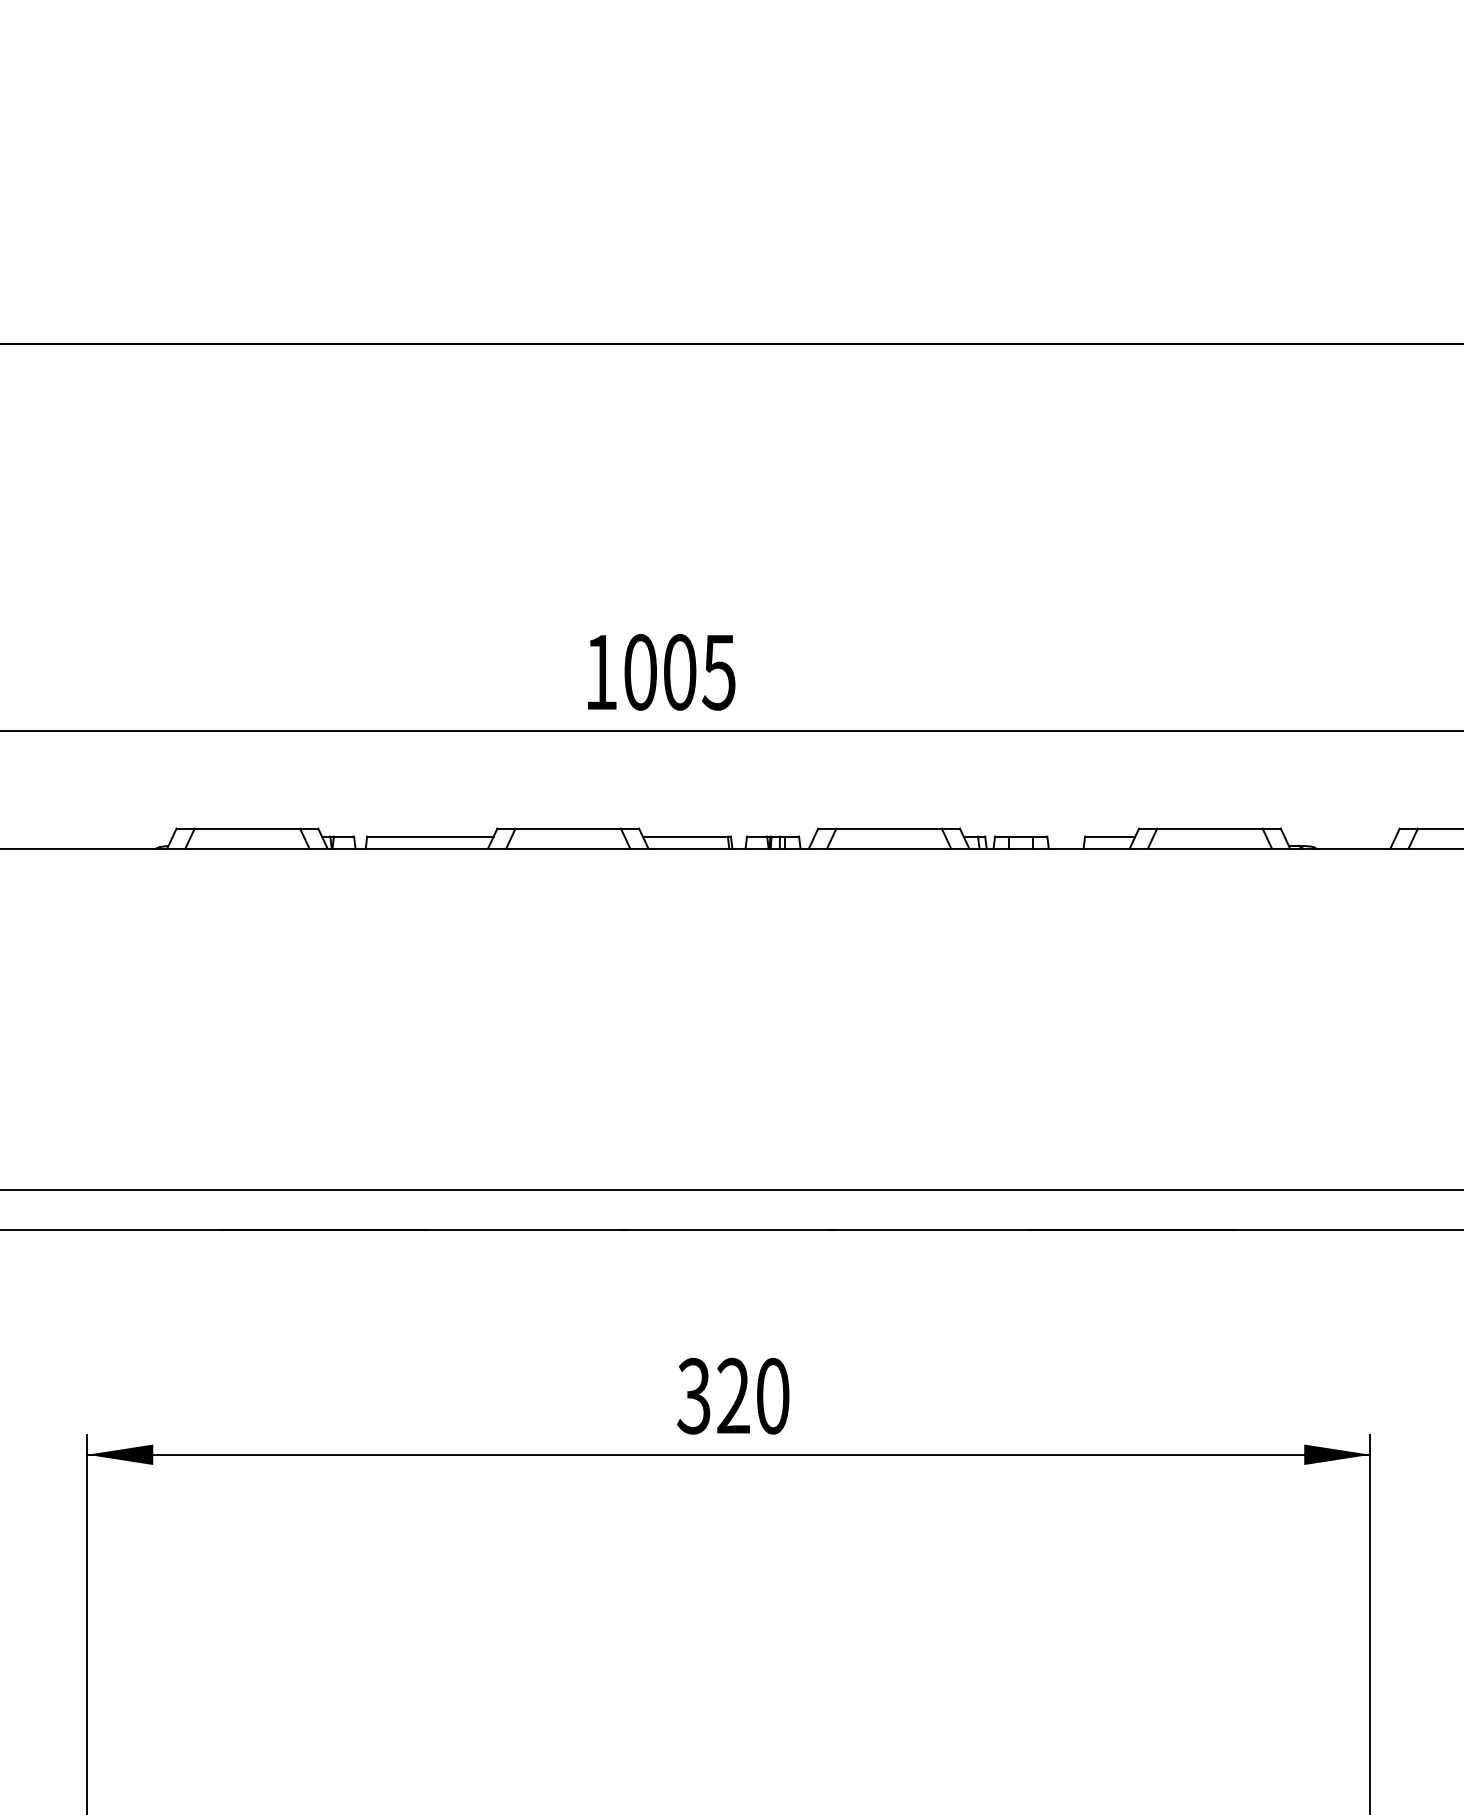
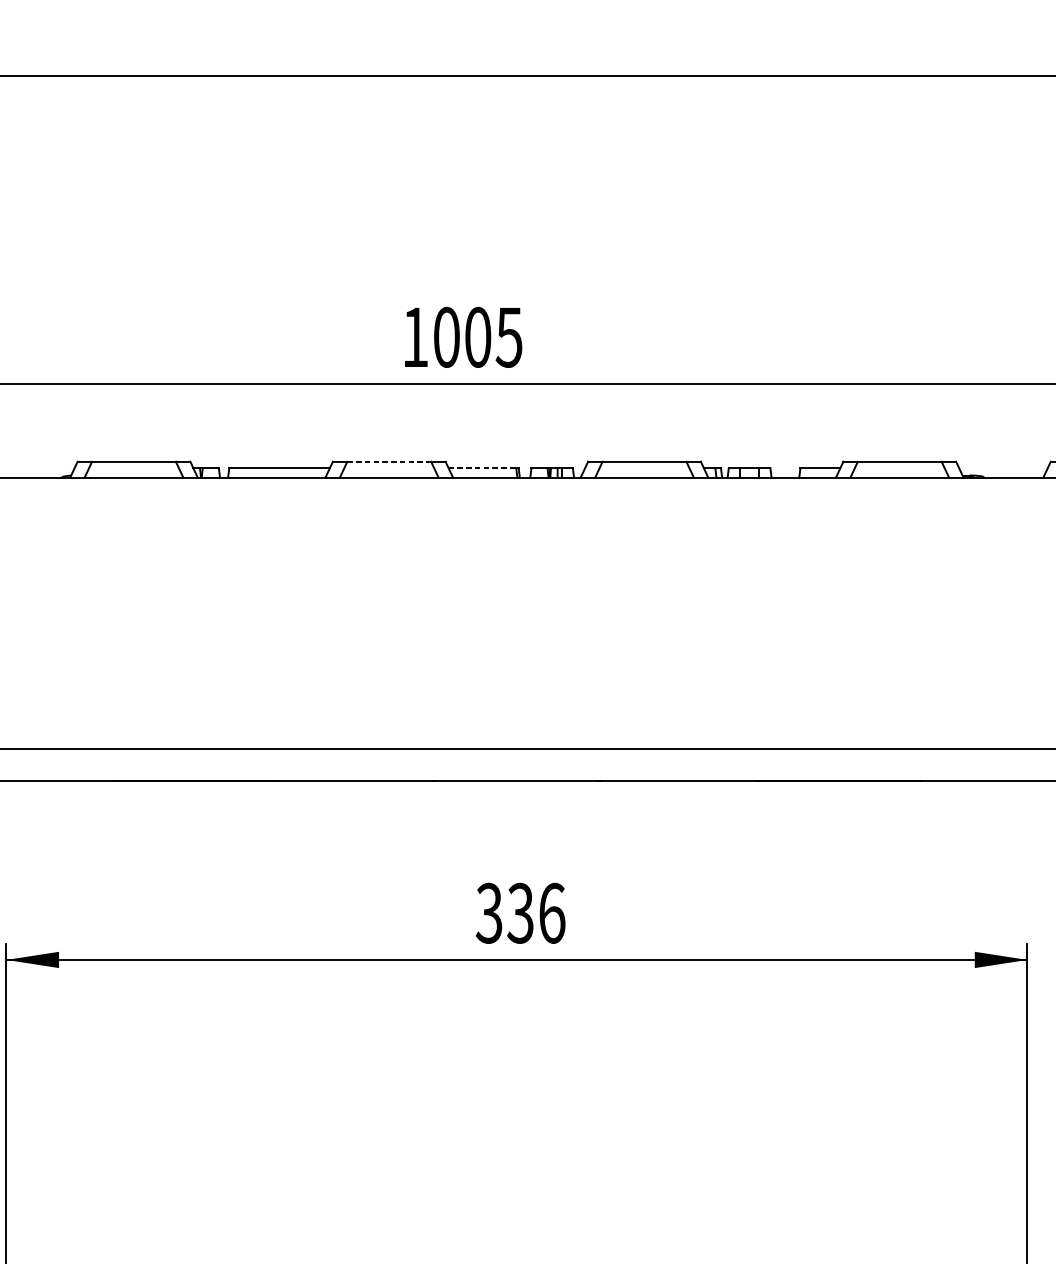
line: (568, 828) -> (389, 461), solid -> dashed
line: (685, 836) -> (482, 468), solid -> dashed
text: (752, 1395) -> (535, 912), 320 -> 336

